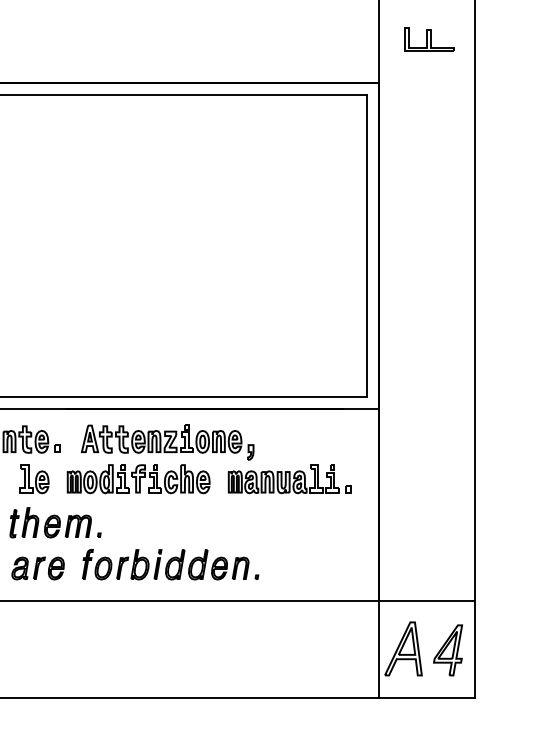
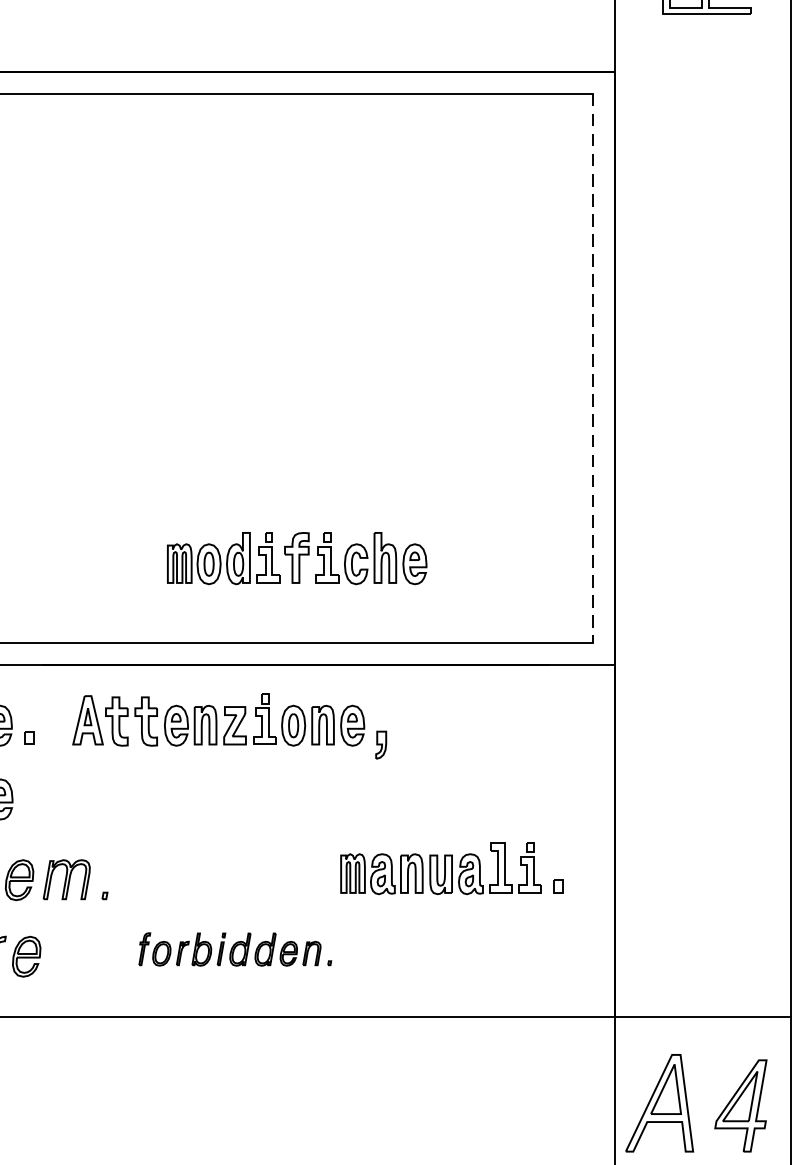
line: (366, 245) -> (592, 367), solid -> dashed
part: (138, 479) -> (296, 559), moved
part: (289, 479) -> (451, 869), moved
part: (170, 564) -> (234, 949), size x0.6

